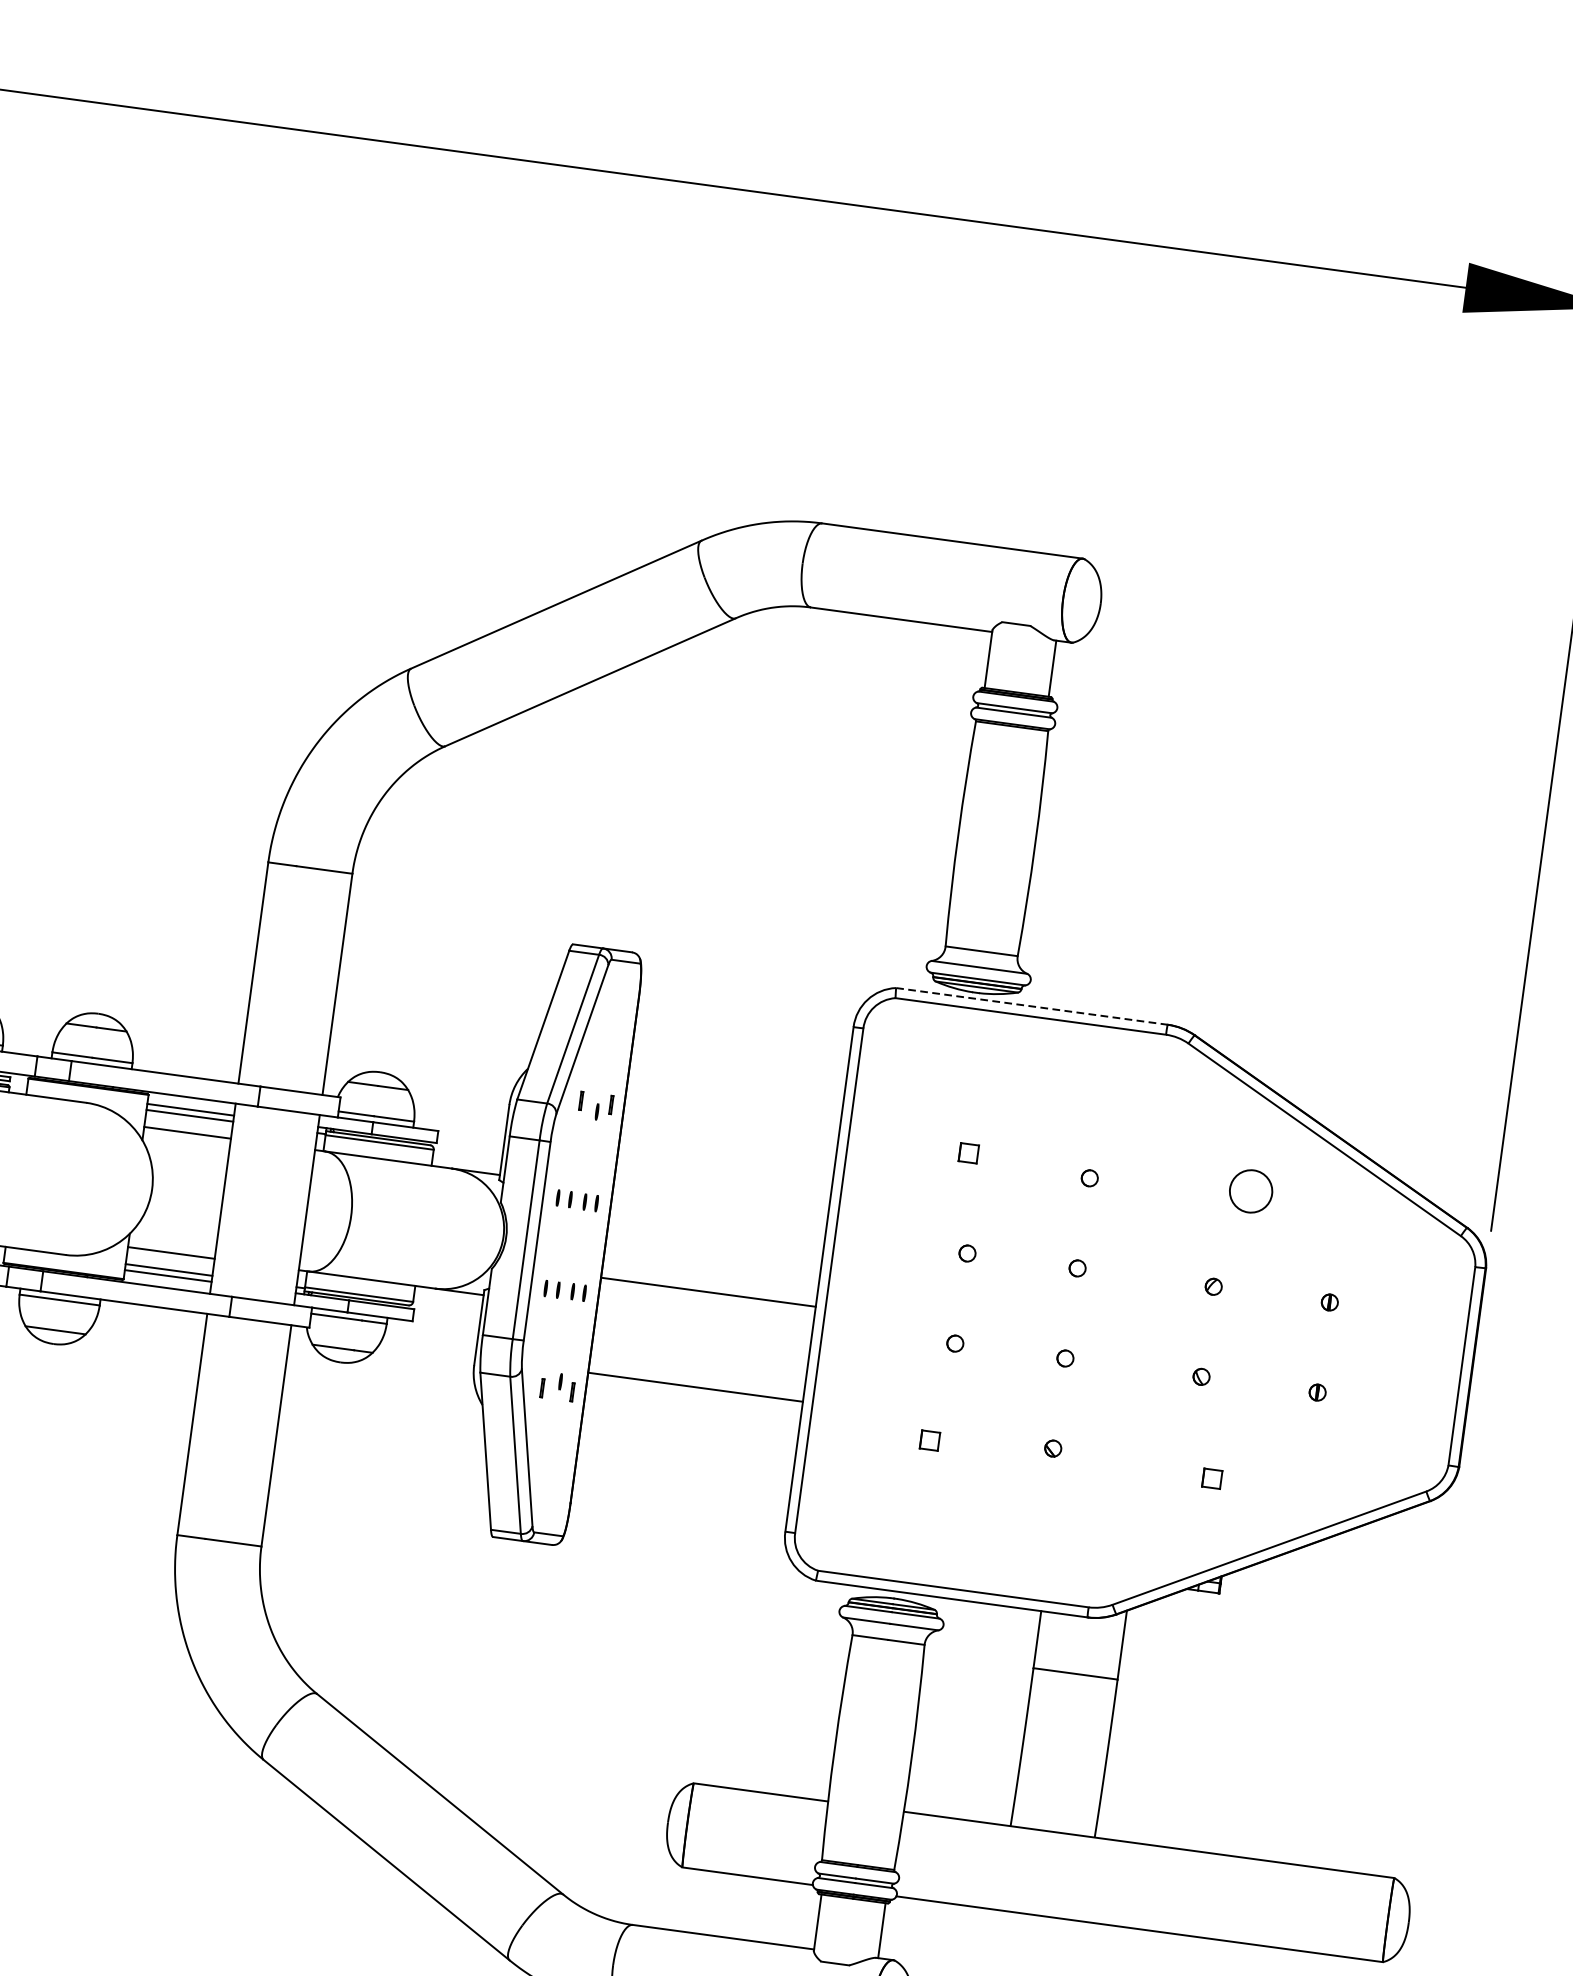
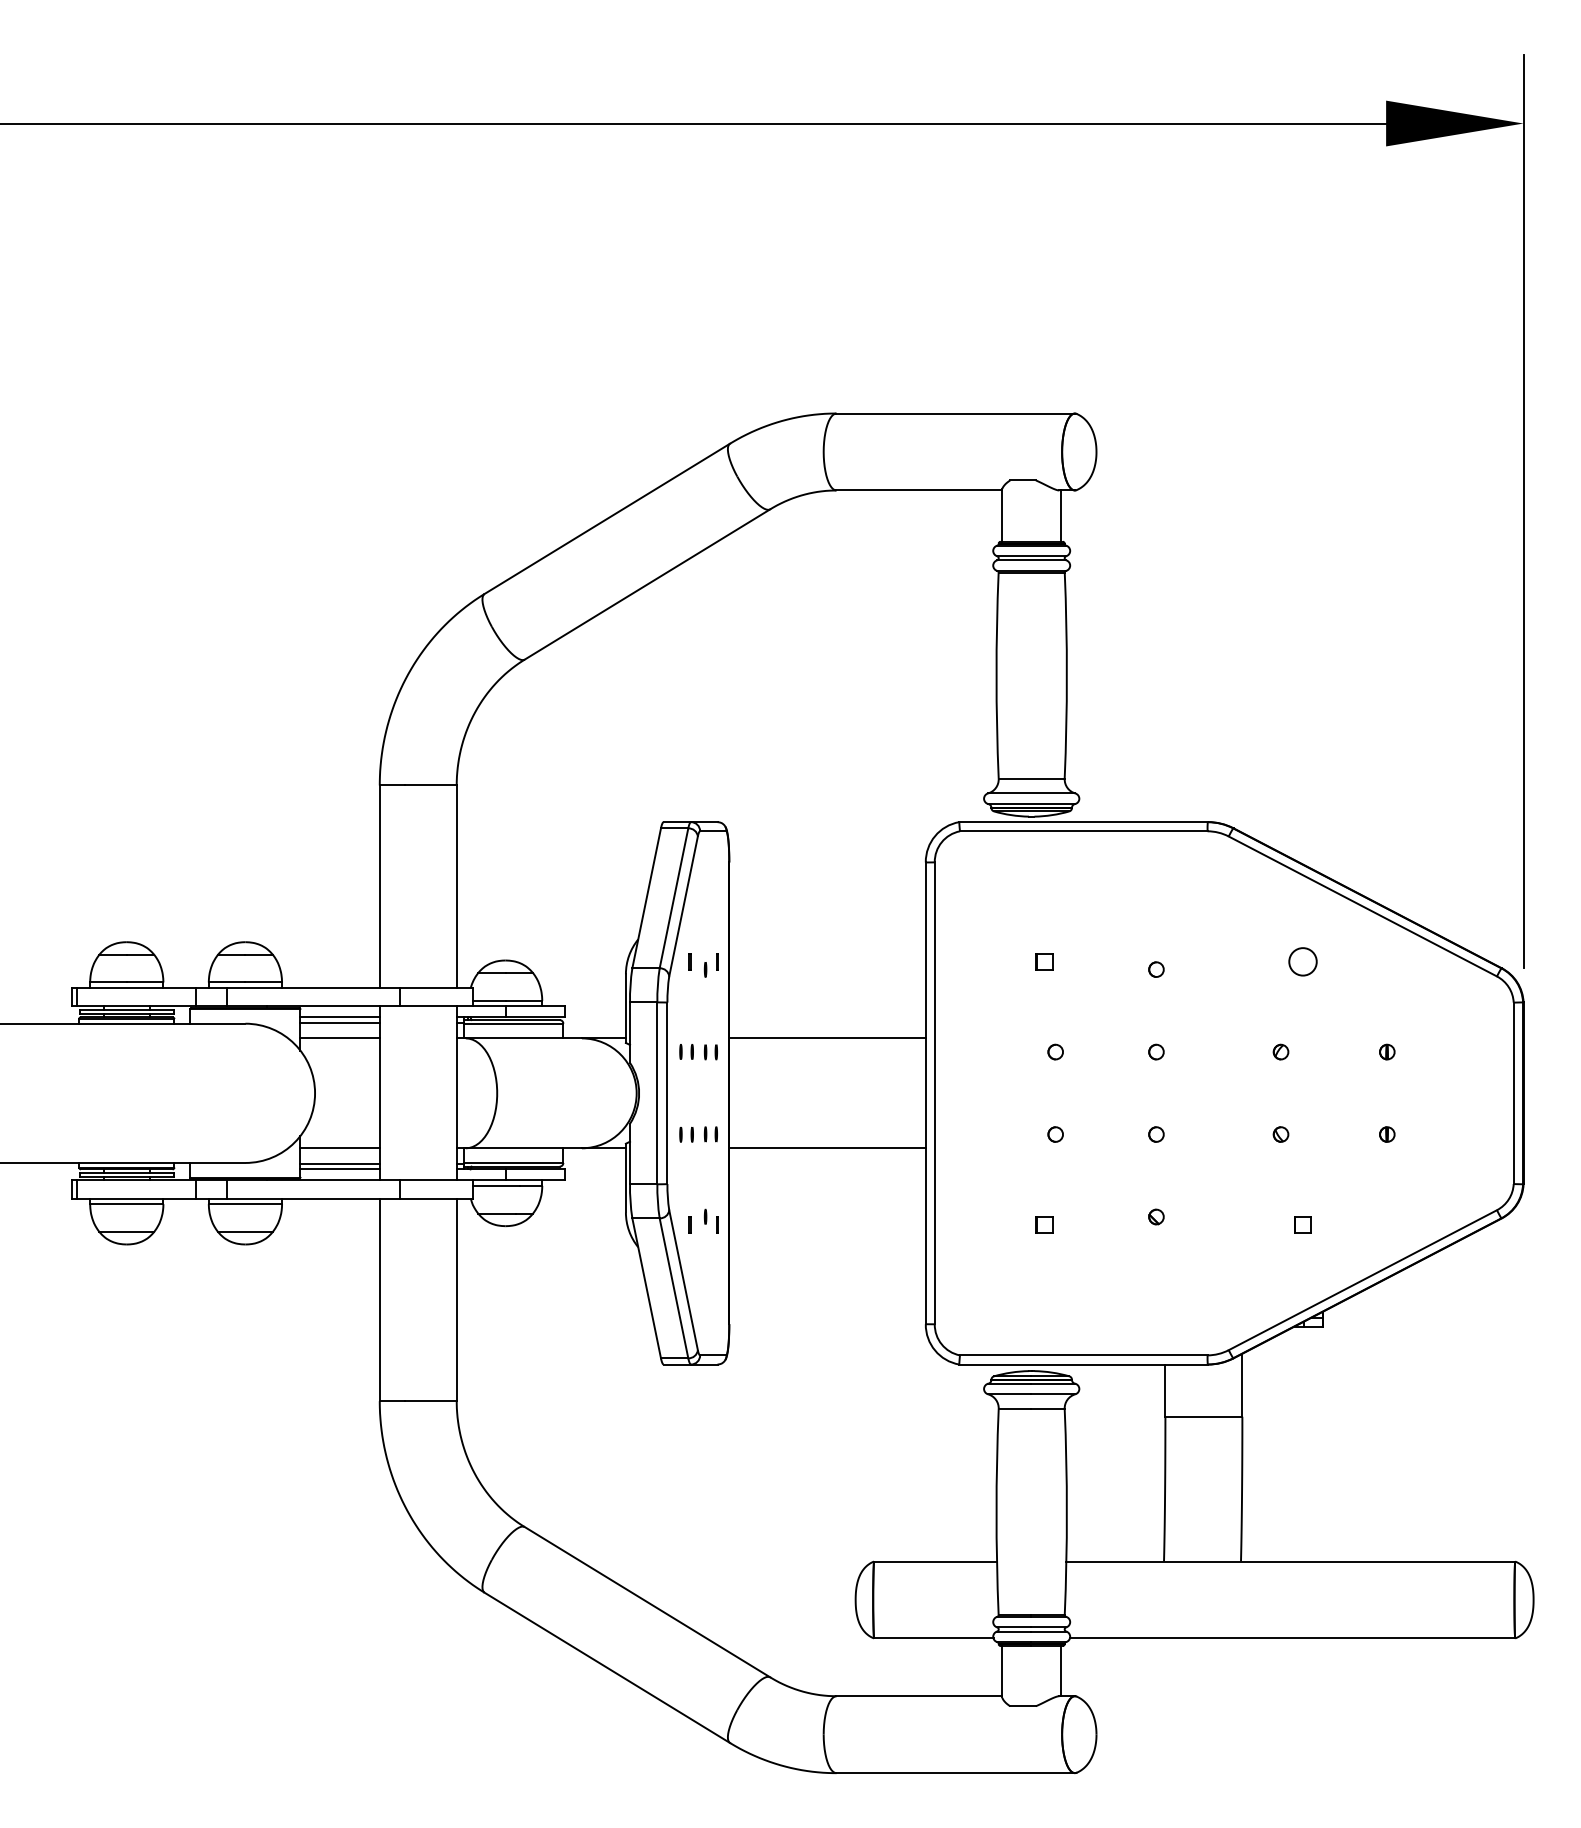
line: (1032, 1006) -> (1084, 822), dashed -> solid
circle: (1250, 1191) -> (1302, 961), size x0.71
line: (708, 1292) -> (827, 1038), moved
line: (695, 1387) -> (827, 1148), moved

